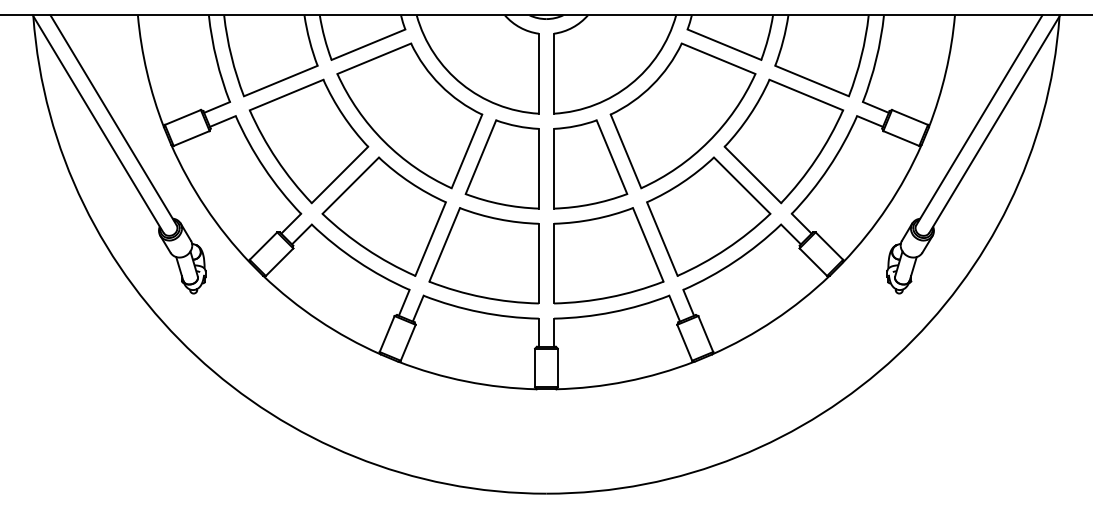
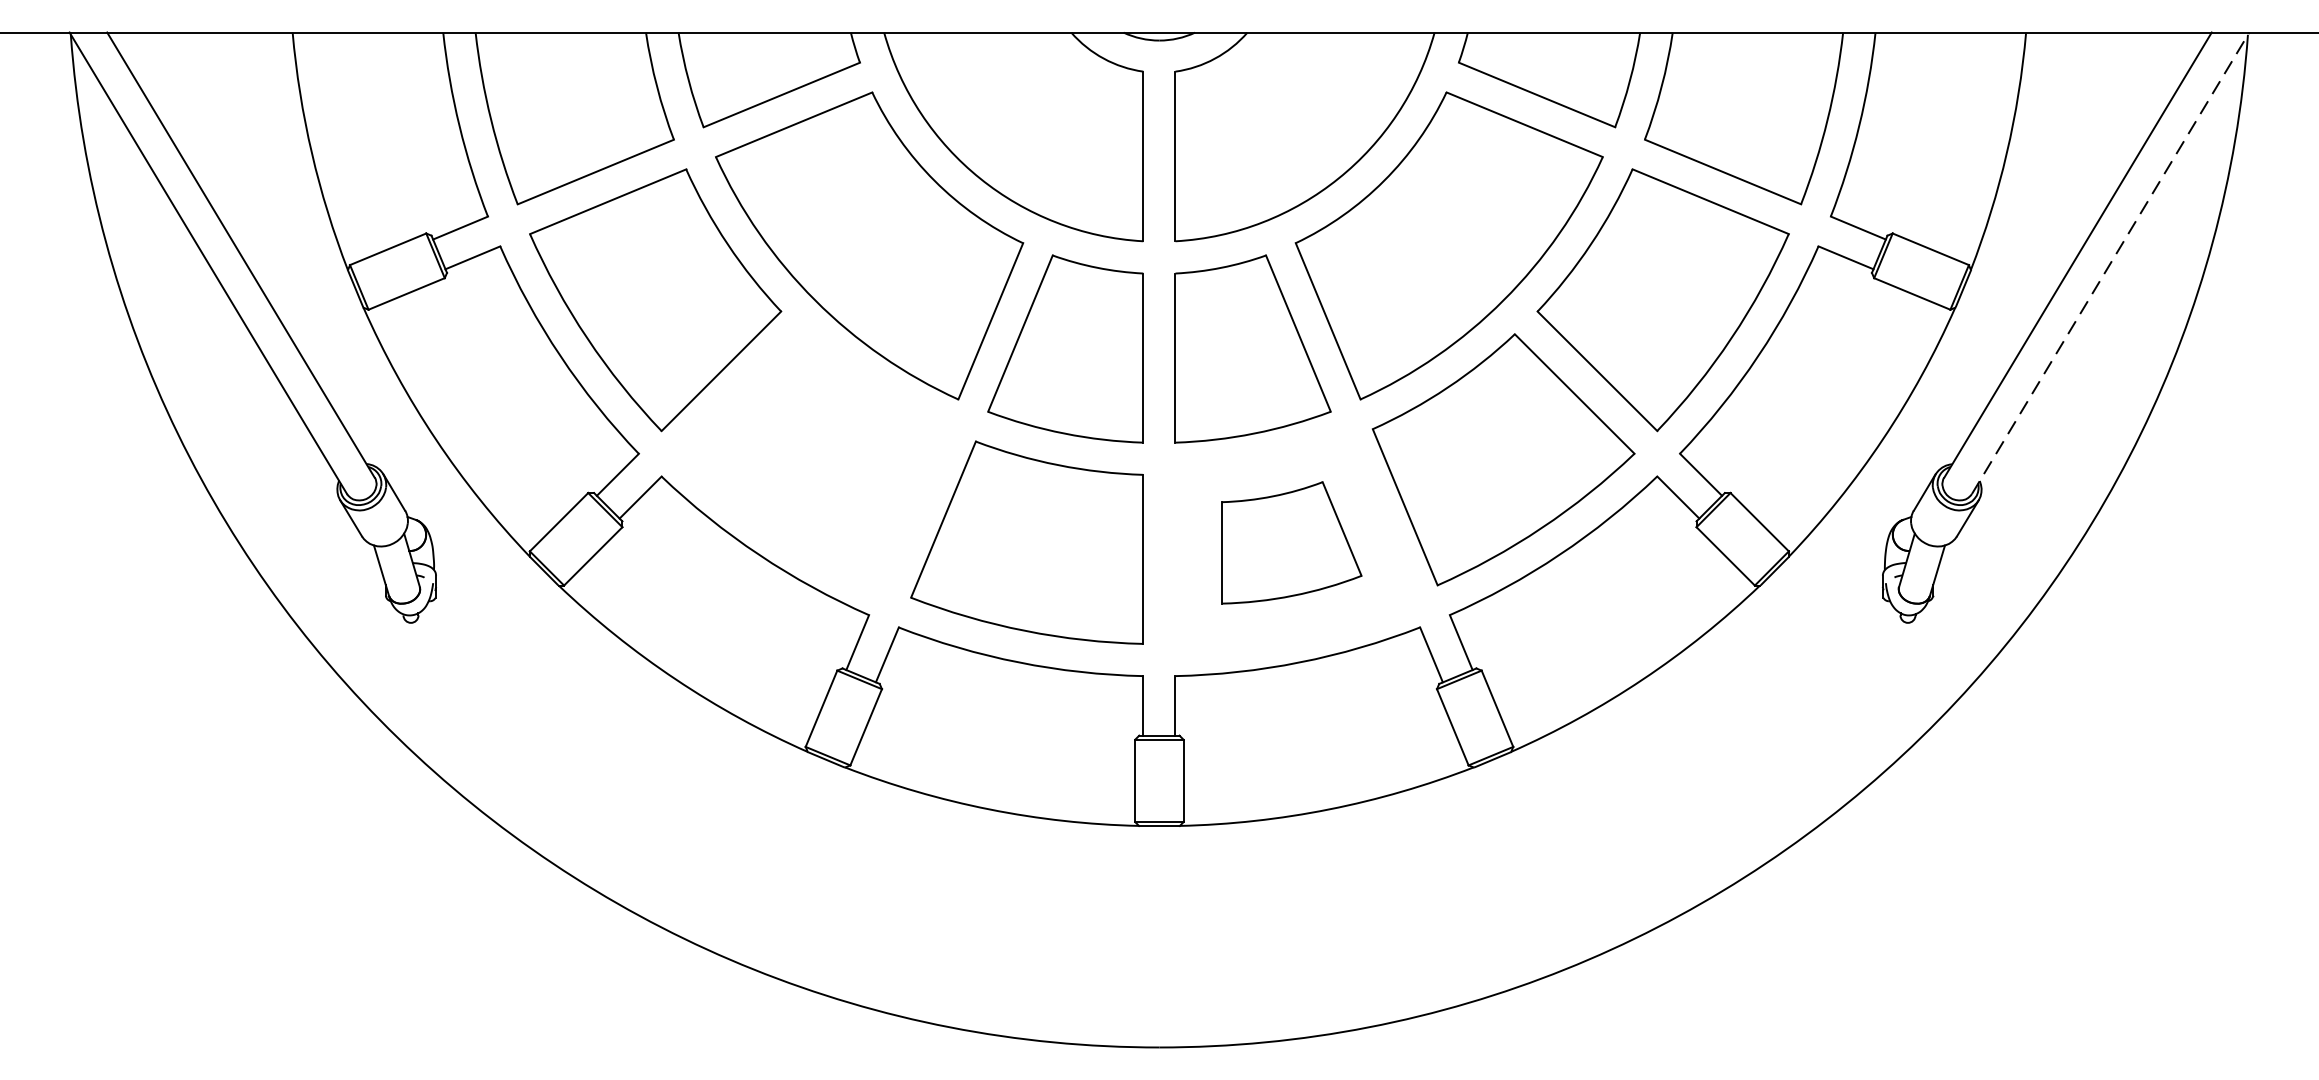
line: (994, 124) -> (2109, 264), solid -> dashed
part: (383, 216) -> (813, 459), removed
part: (608, 255) -> (1291, 542), size x0.6

